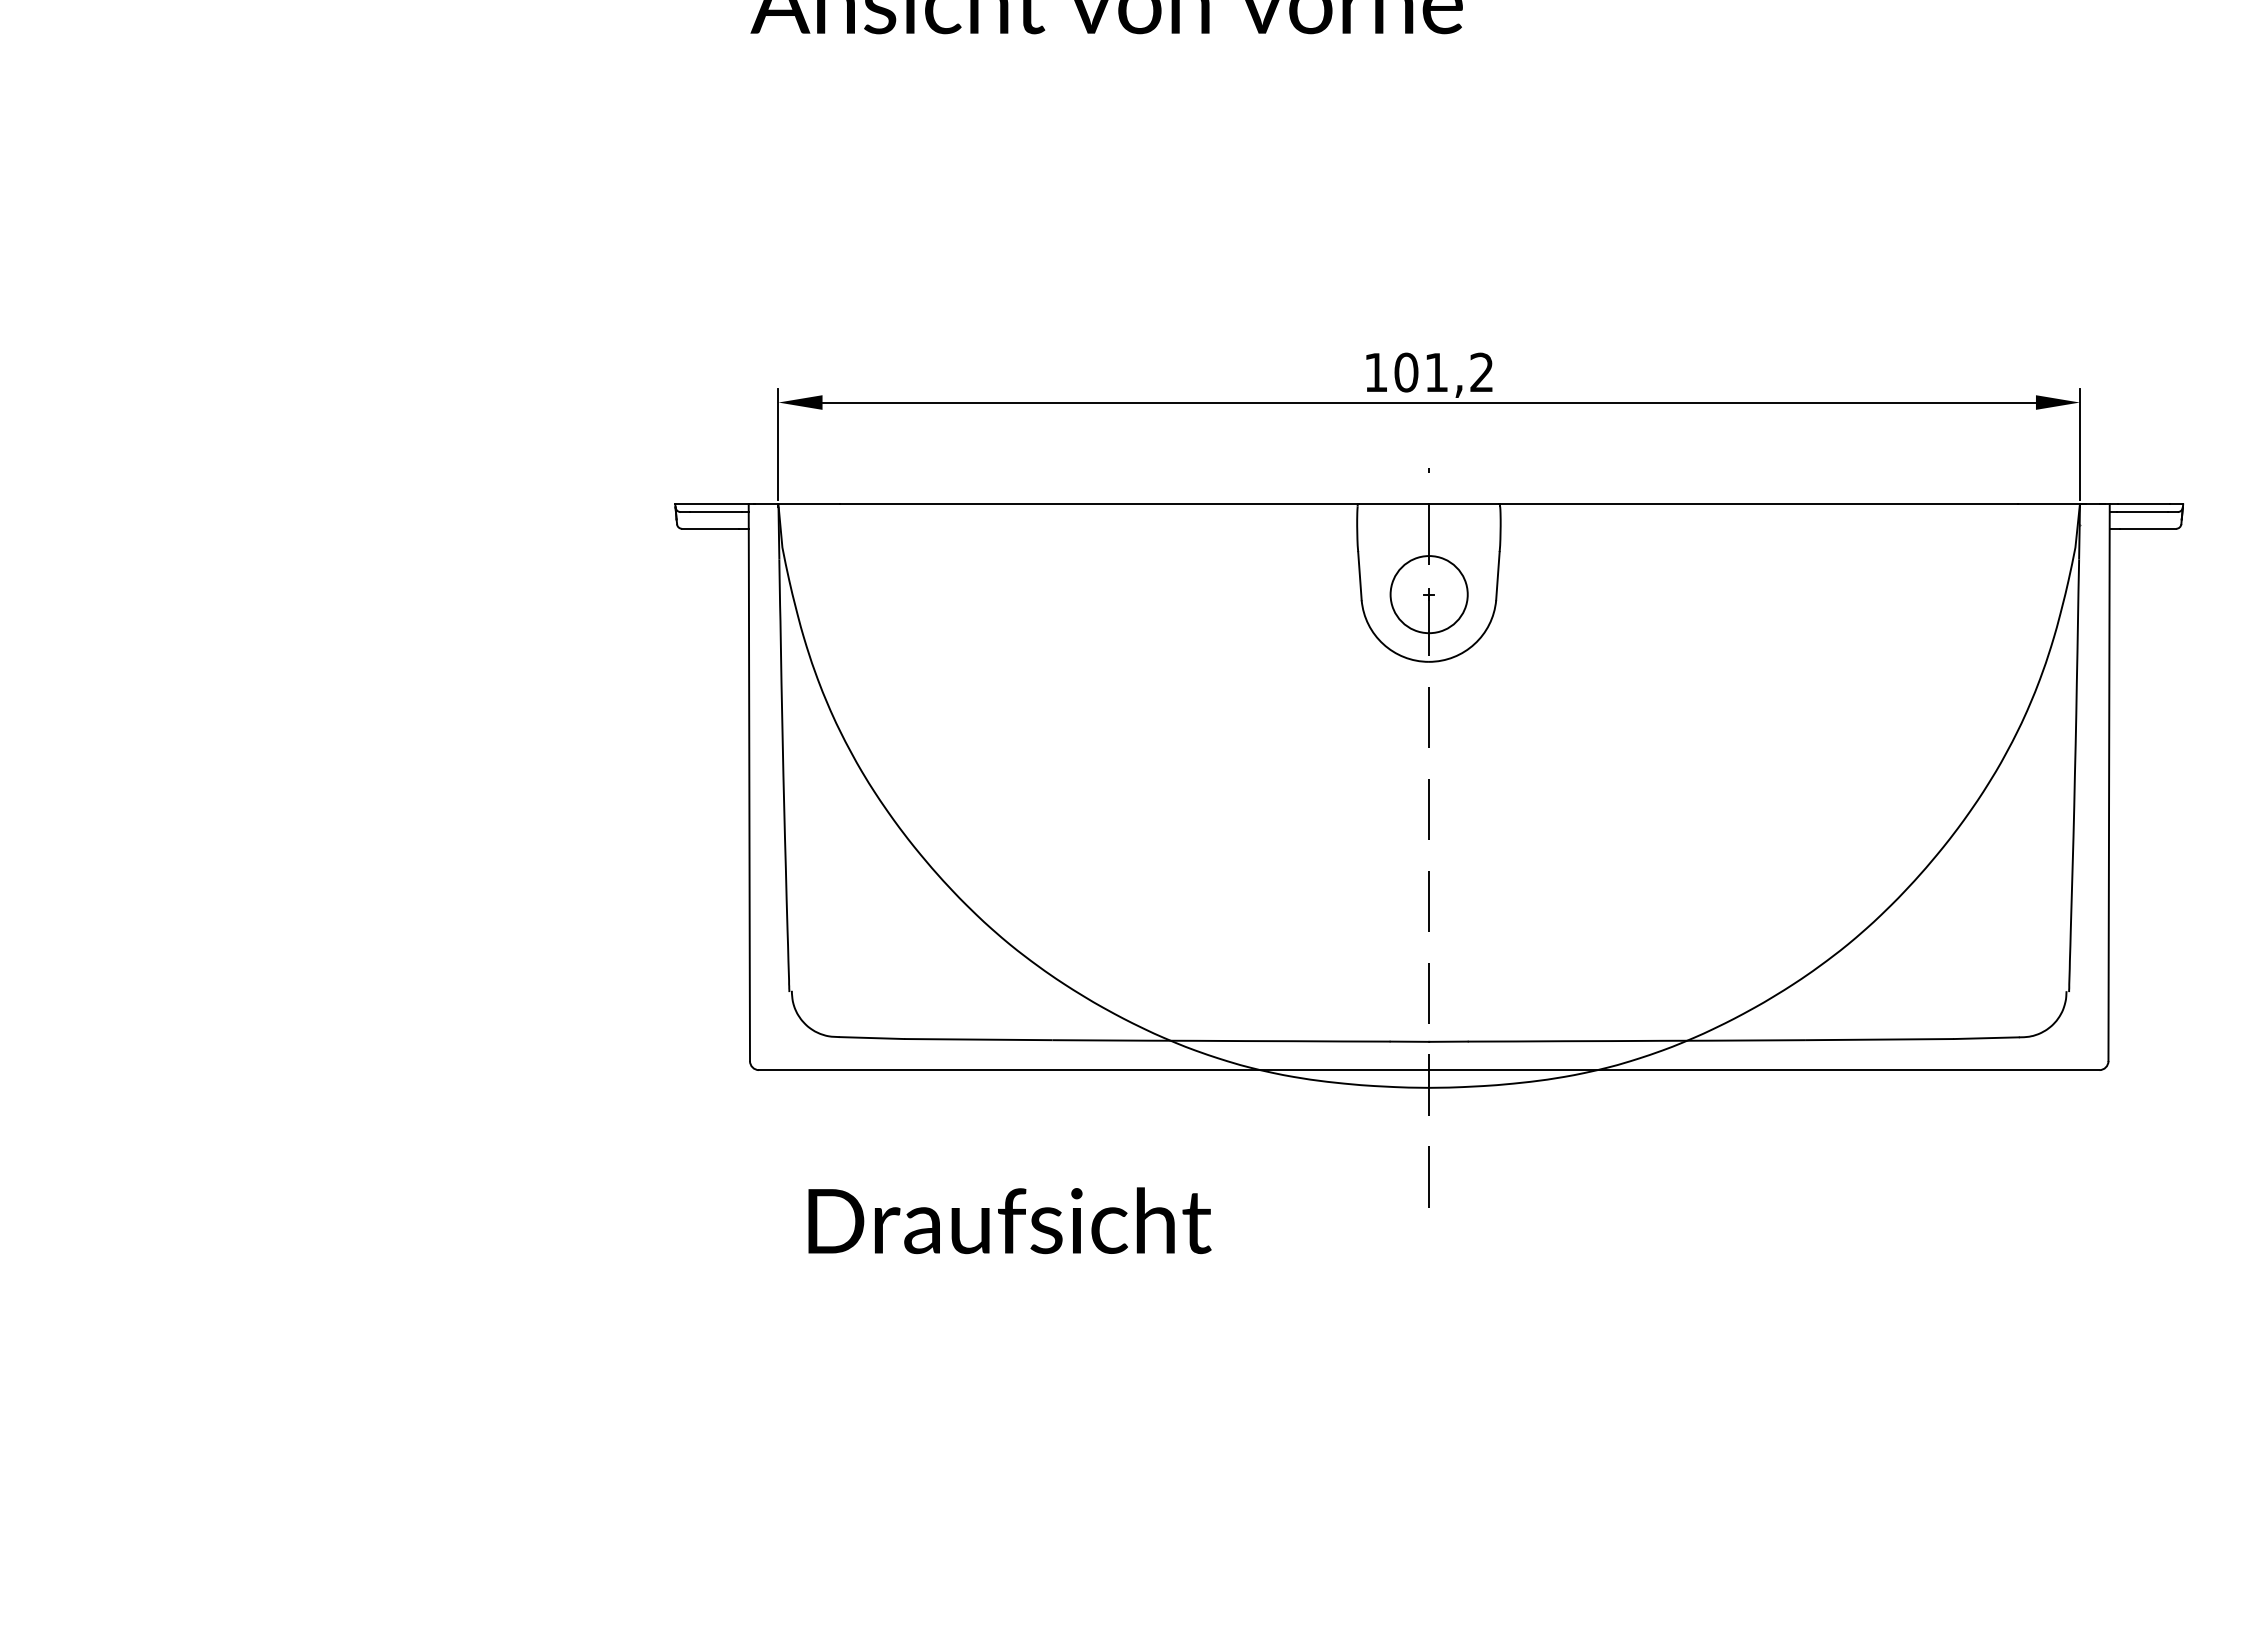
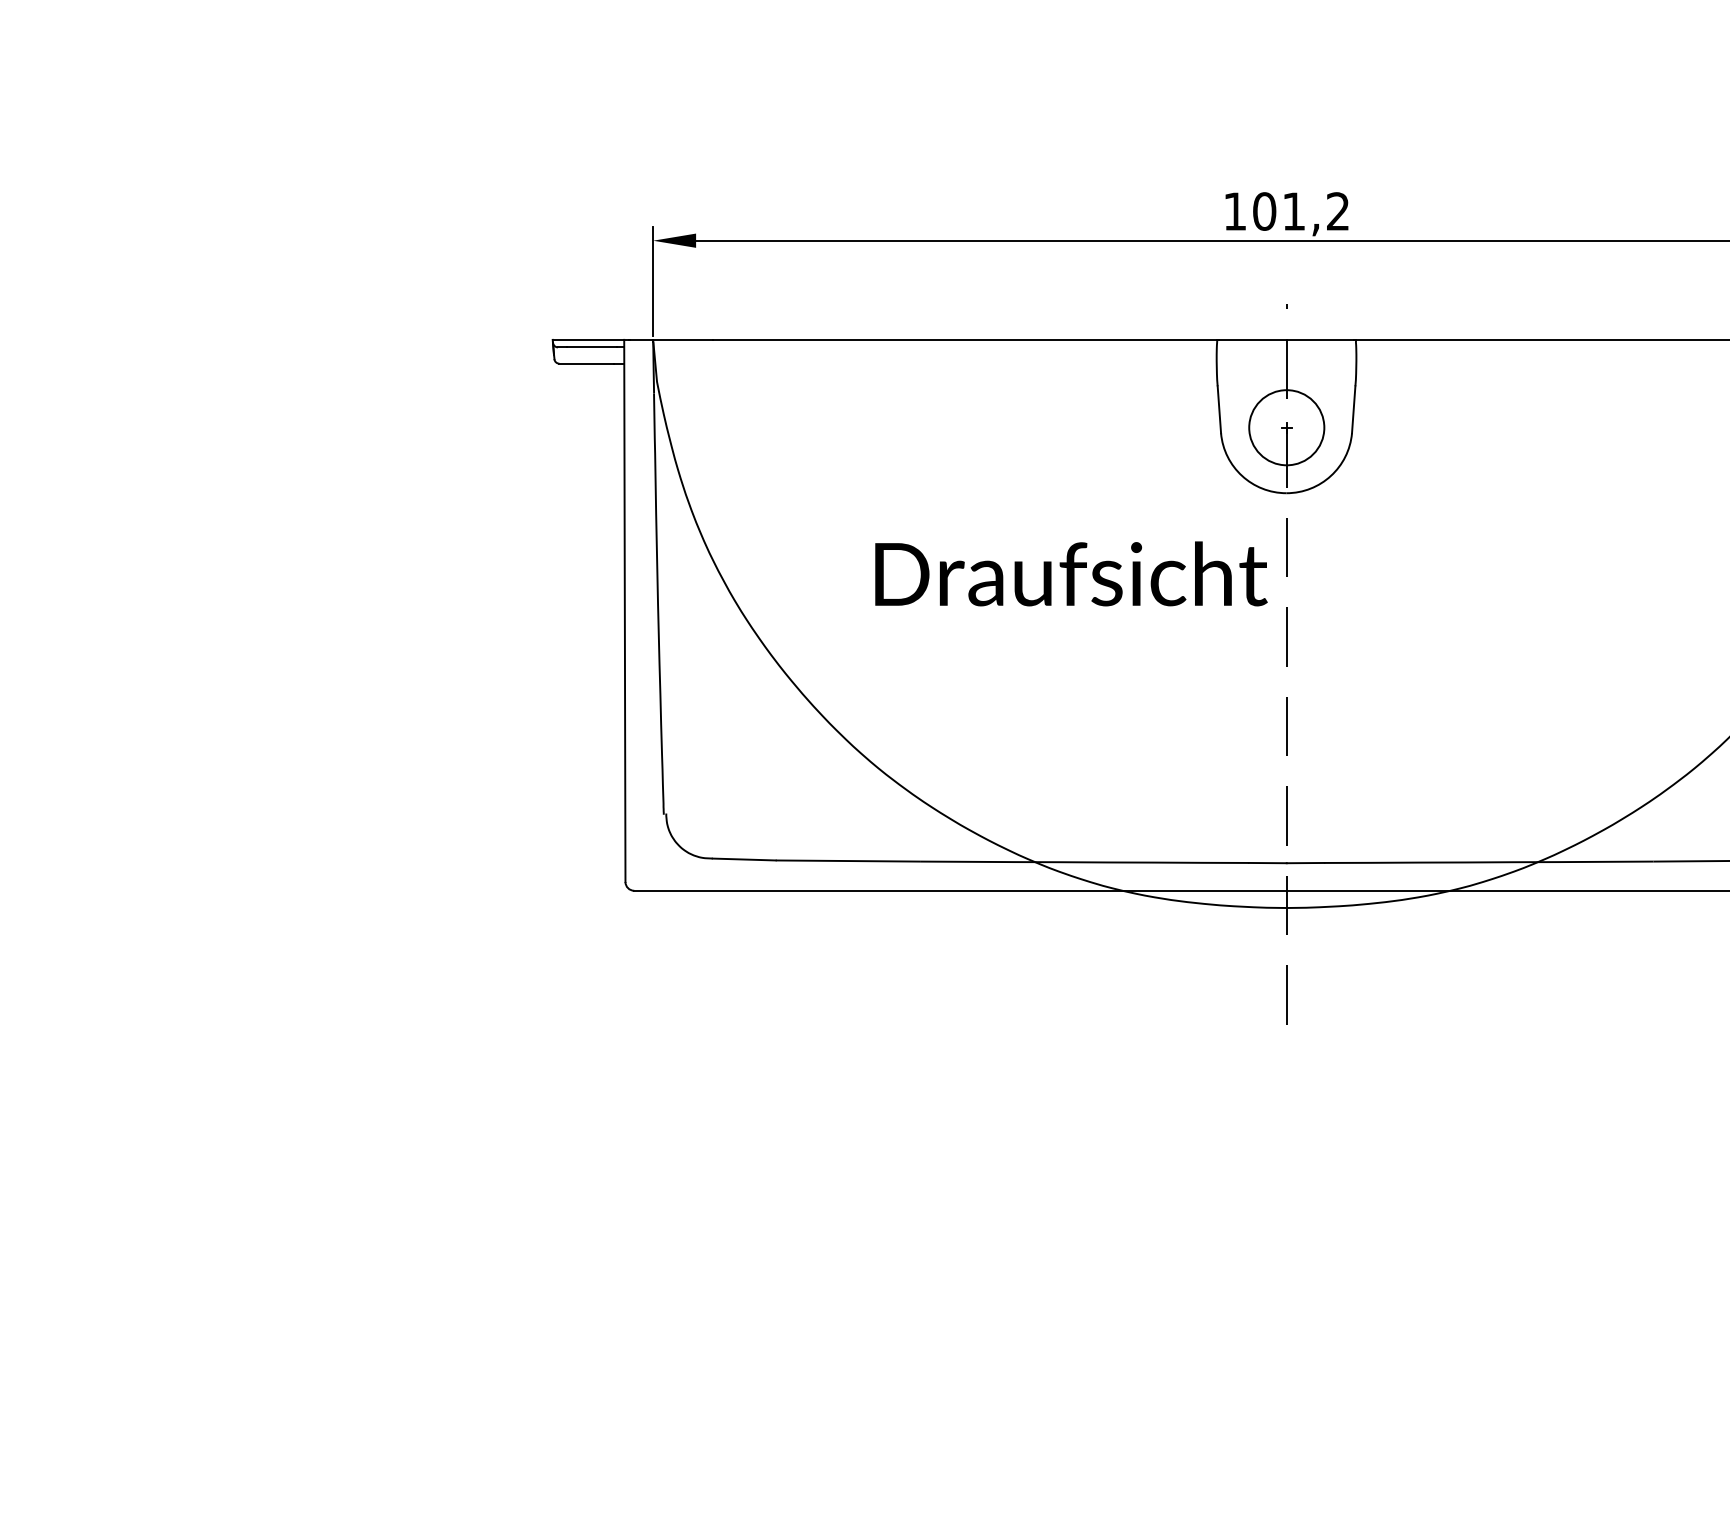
text: (1009, 1220) -> (1070, 573), moved

